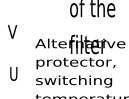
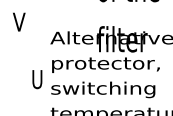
text: (13, 73) -> (36, 78), moved

